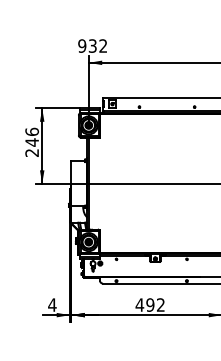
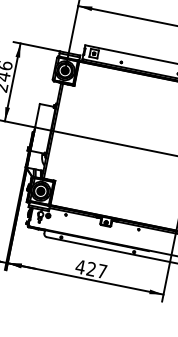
text: (155, 304) -> (96, 269), 492 -> 427

